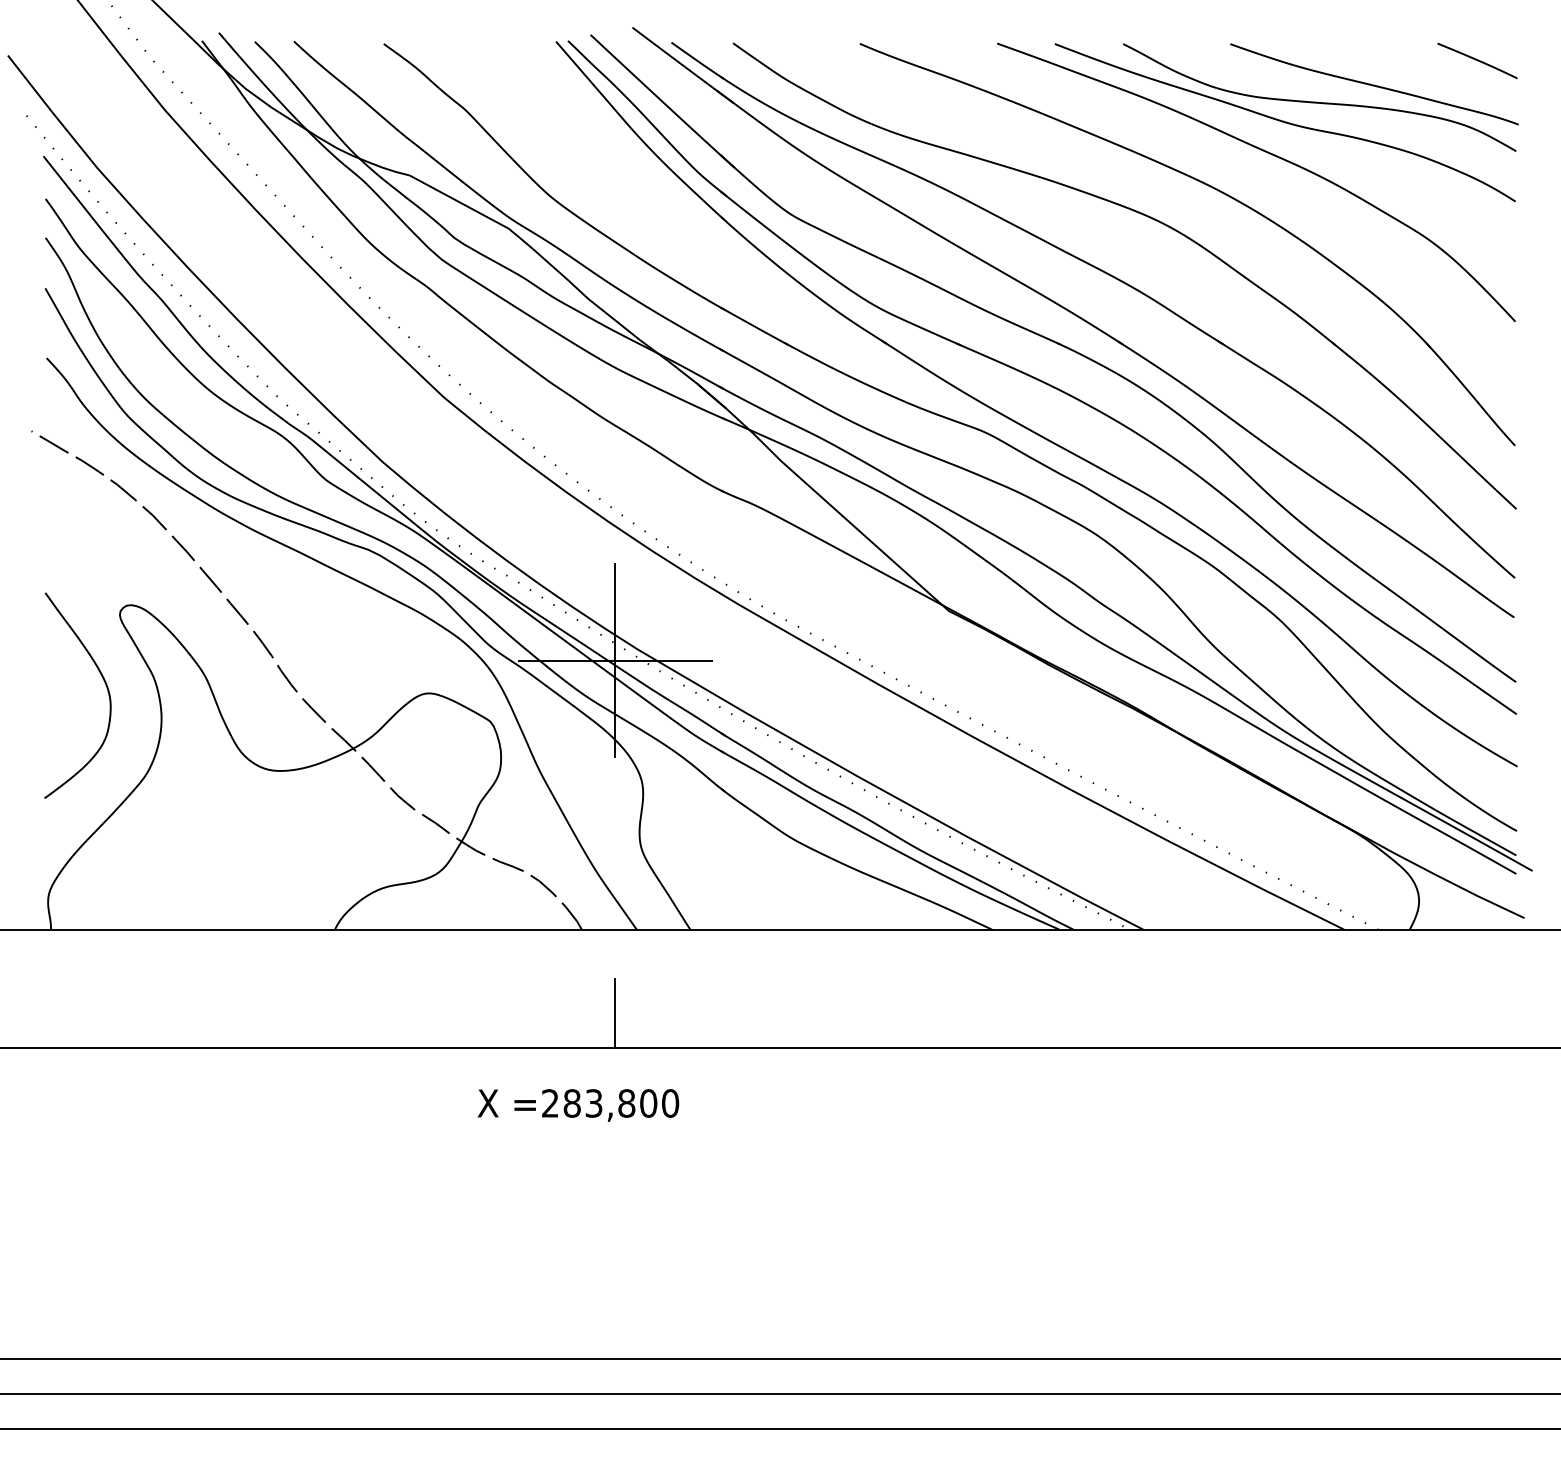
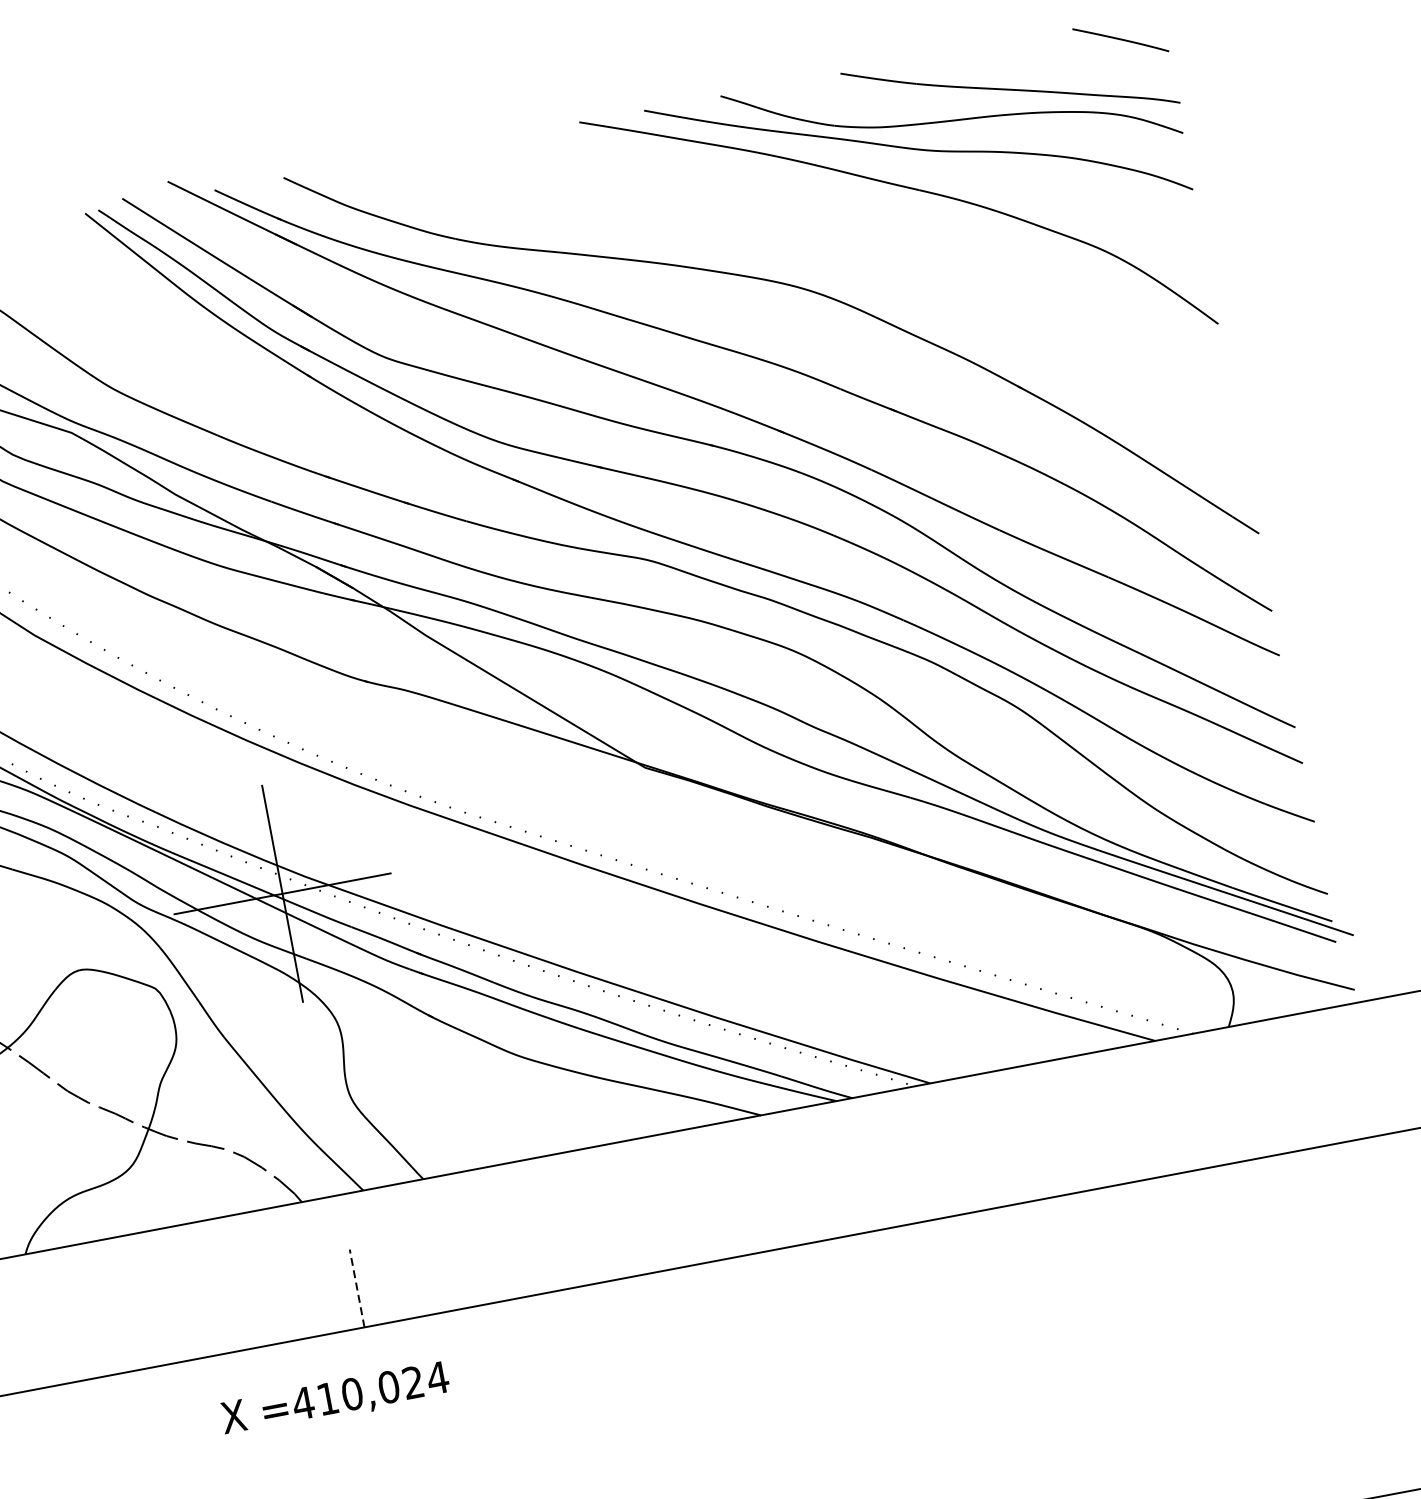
part: (1214, 189) -> (853, 239), removed
line: (615, 1013) -> (357, 1288), solid -> dashed
text: (610, 1103) -> (370, 1390), =283,800 -> =410,024

